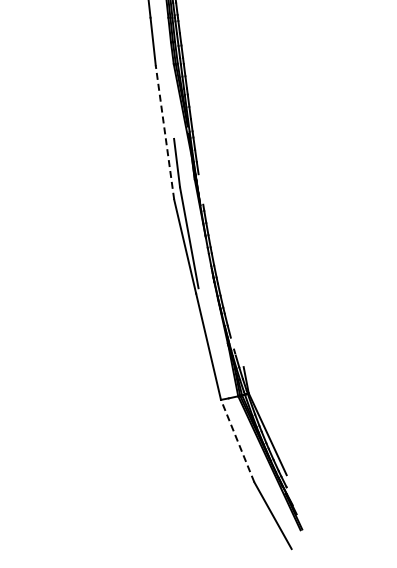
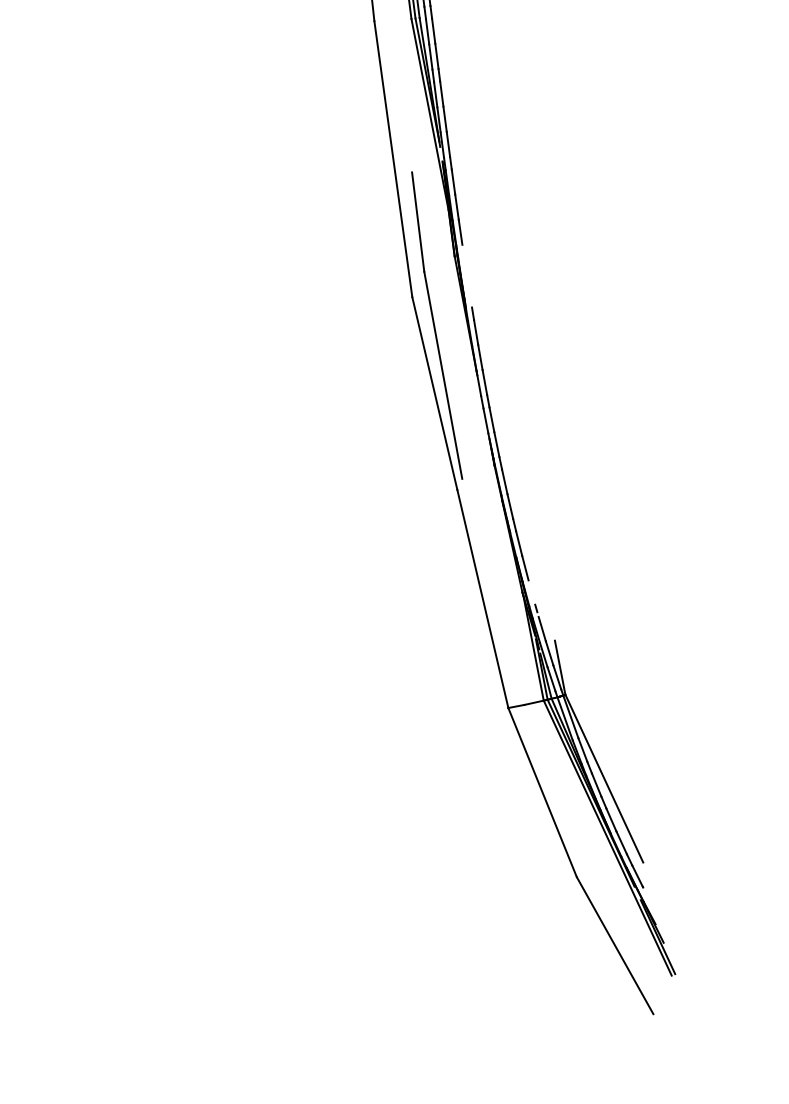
line: (164, 132) -> (392, 159), dashed -> solid
line: (237, 440) -> (542, 791), dashed -> solid

